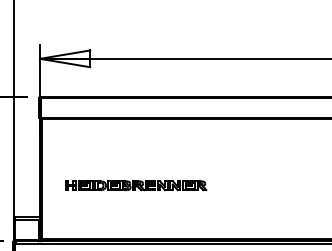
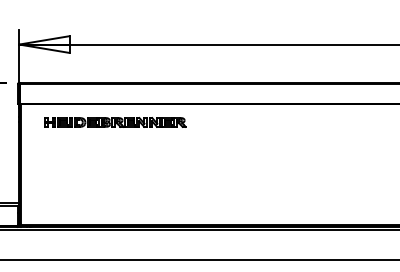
part: (136, 185) -> (115, 122), moved

